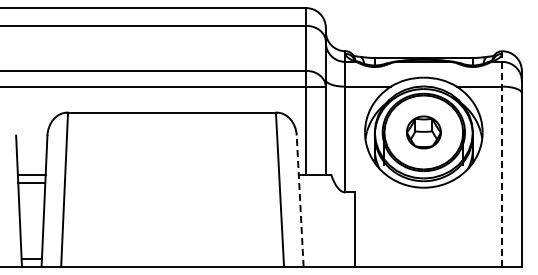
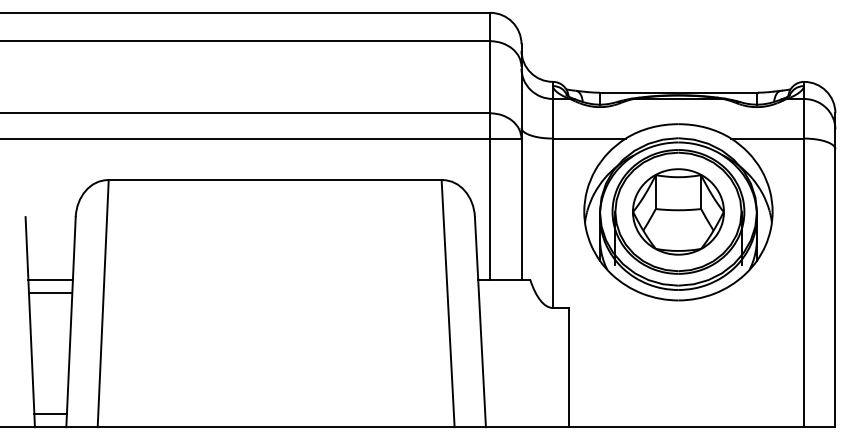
part: (423, 132) -> (677, 211), size x1.67
line: (502, 159) -> (804, 255), dashed -> solid
line: (300, 201) -> (480, 322), dashed -> solid

